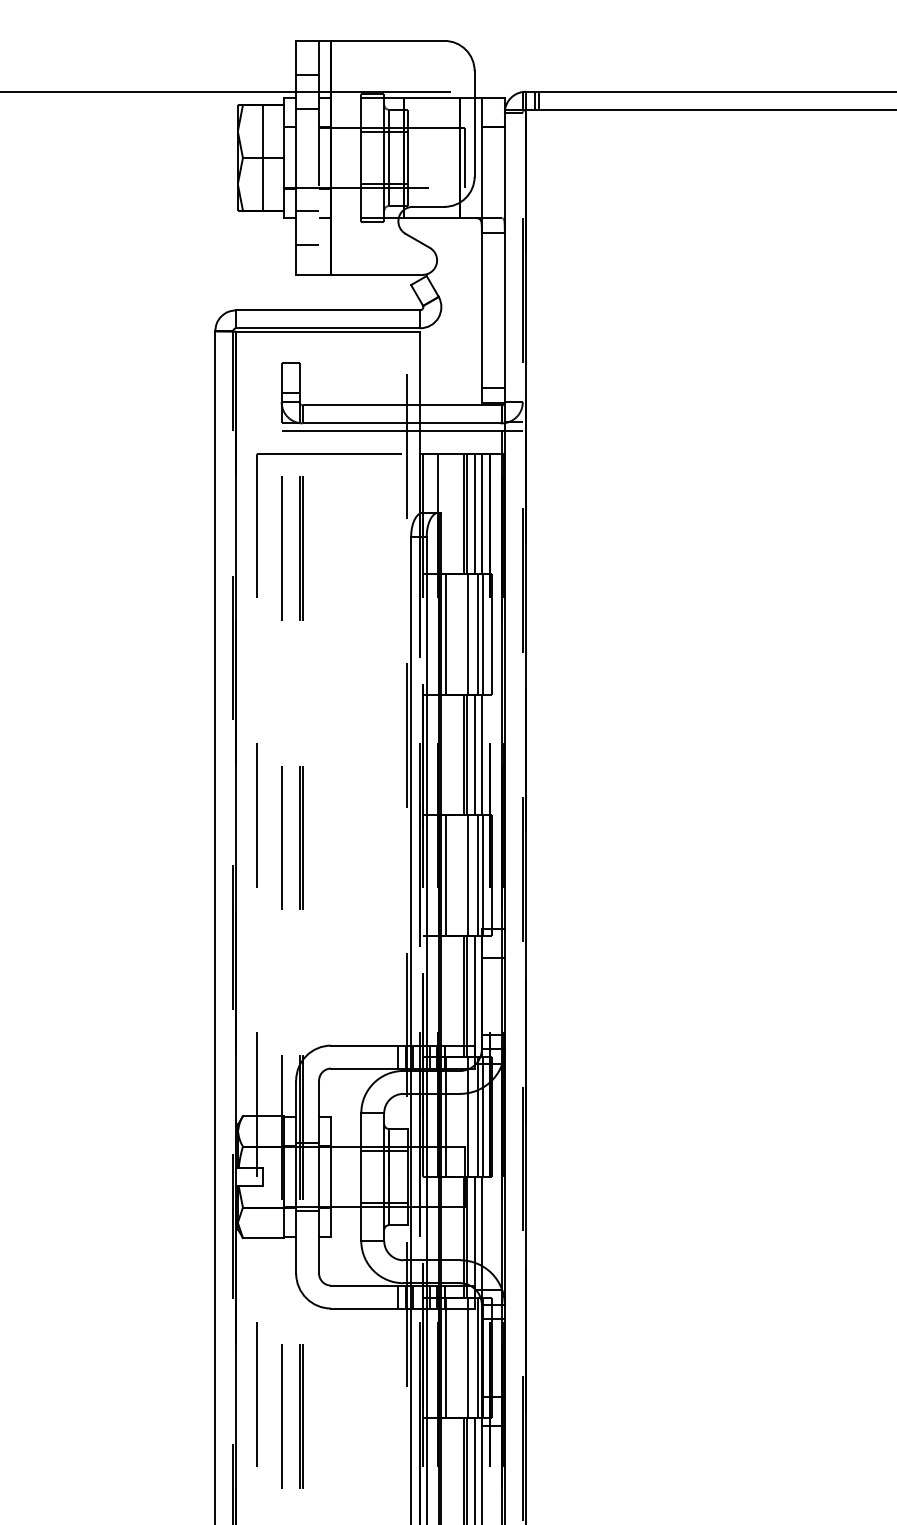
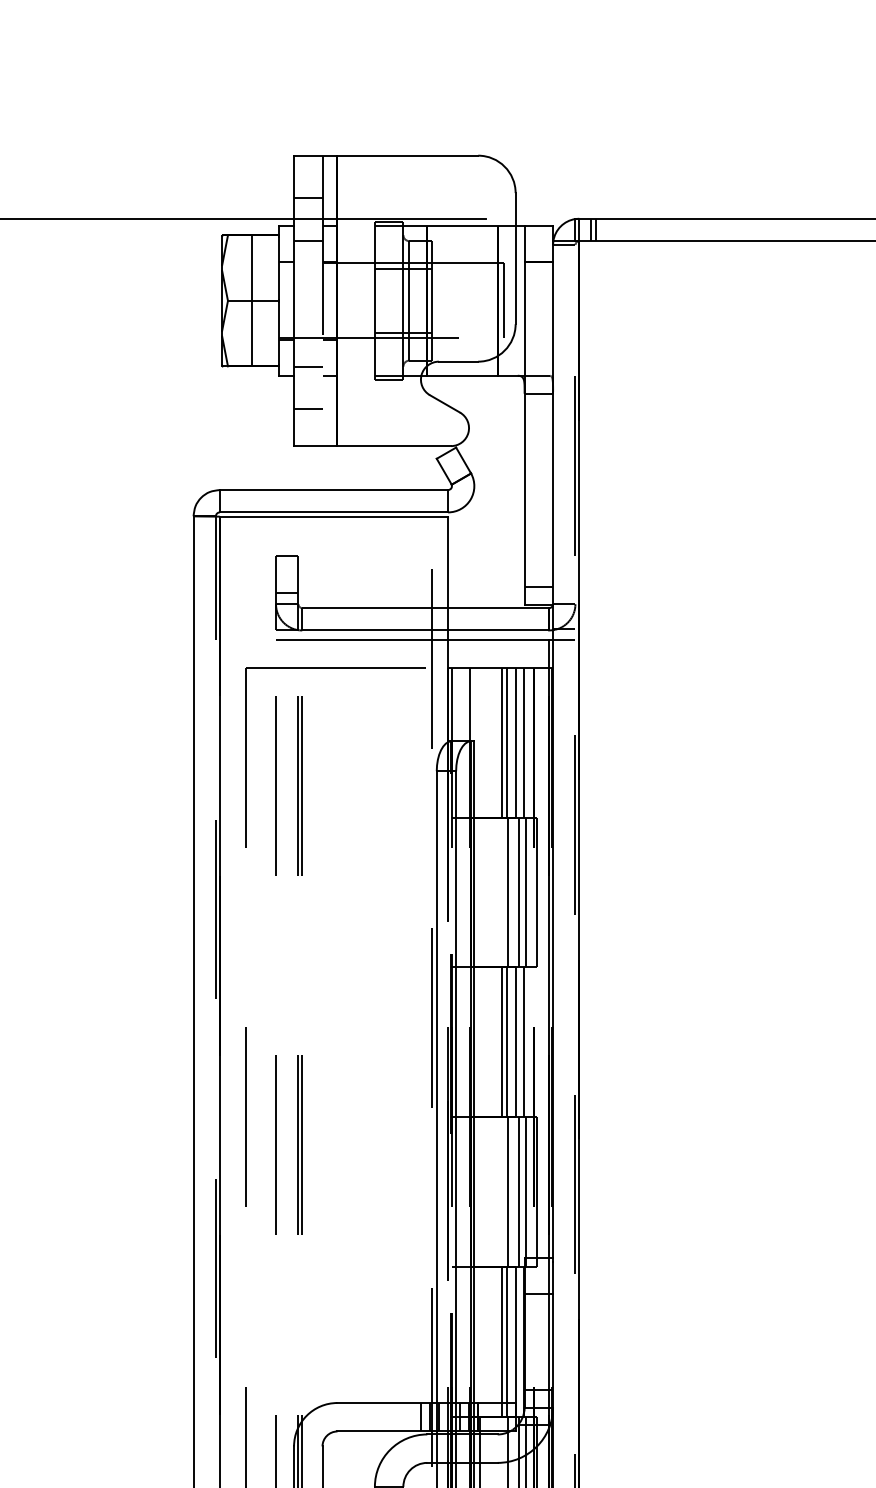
line: (445, 634) -> (479, 892), removed
line: (445, 875) -> (479, 1191), removed

